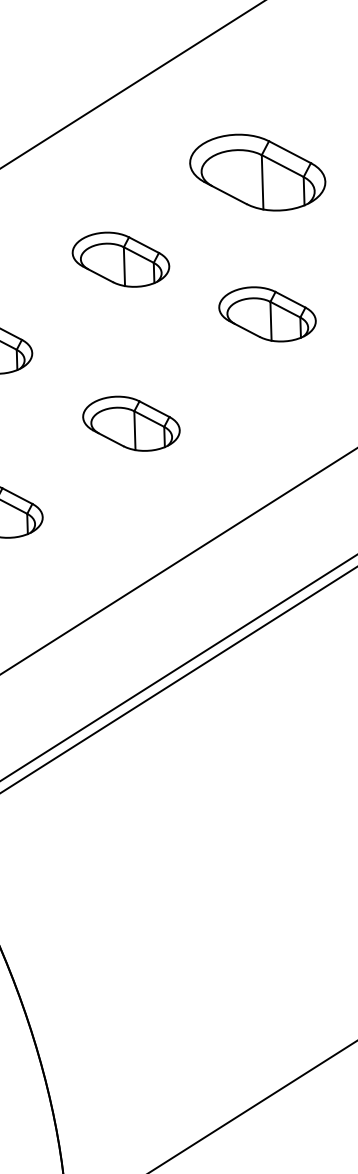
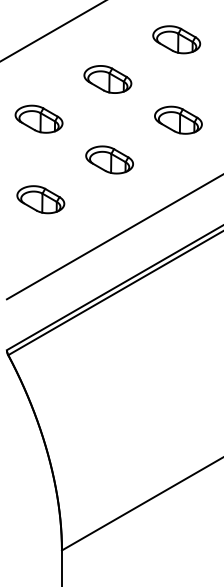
part: (257, 172) -> (176, 39), size x0.71
part: (267, 312) -> (178, 119), moved

